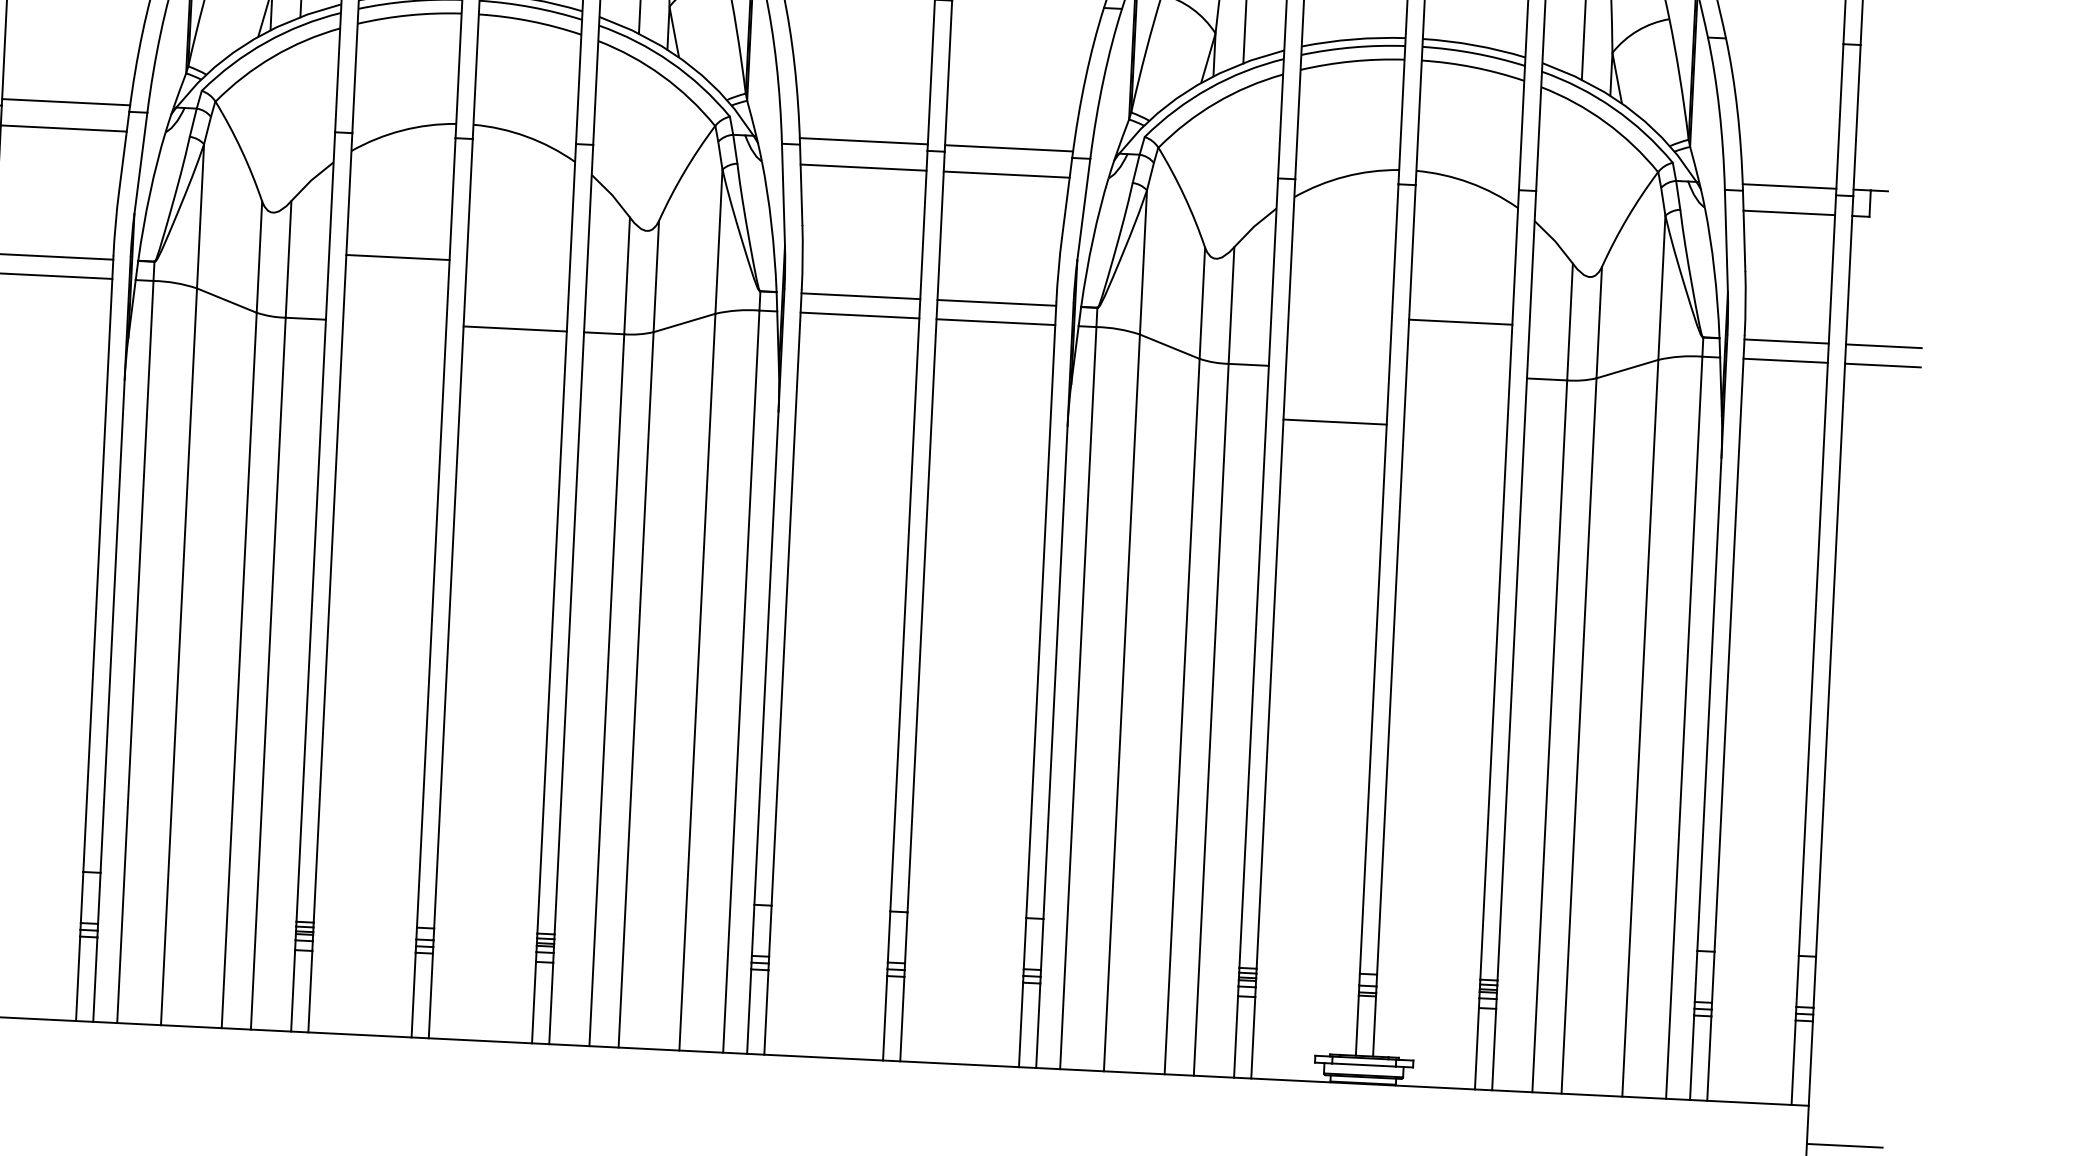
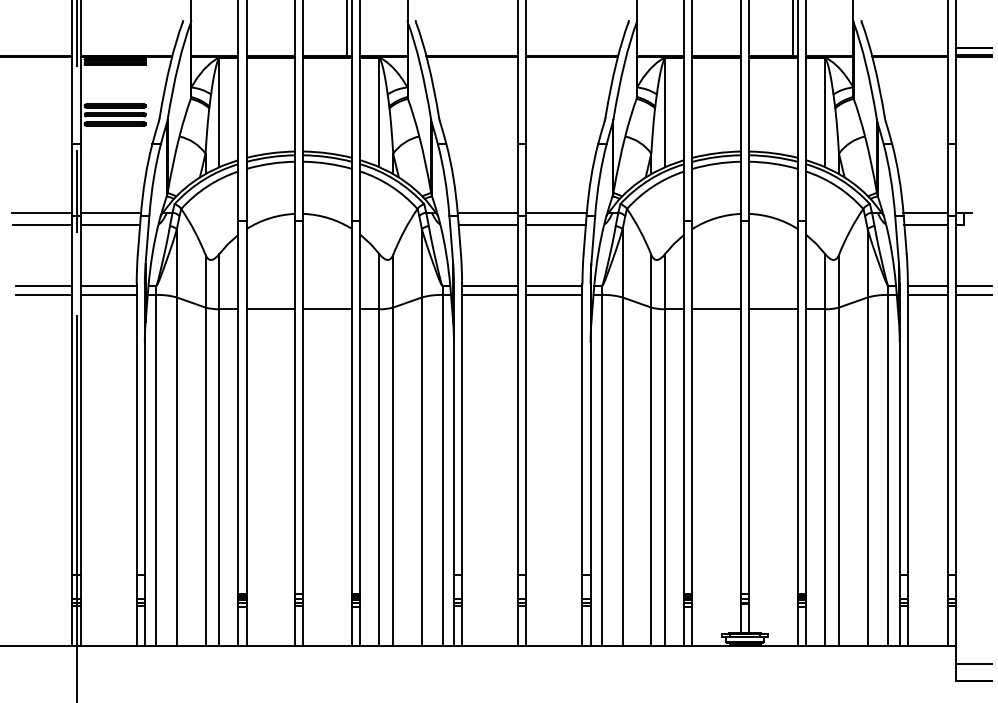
line: (397, 257) -> (270, 309), moved
line: (1460, 322) -> (773, 309), moved
line: (1334, 422) -> (716, 309), moved

